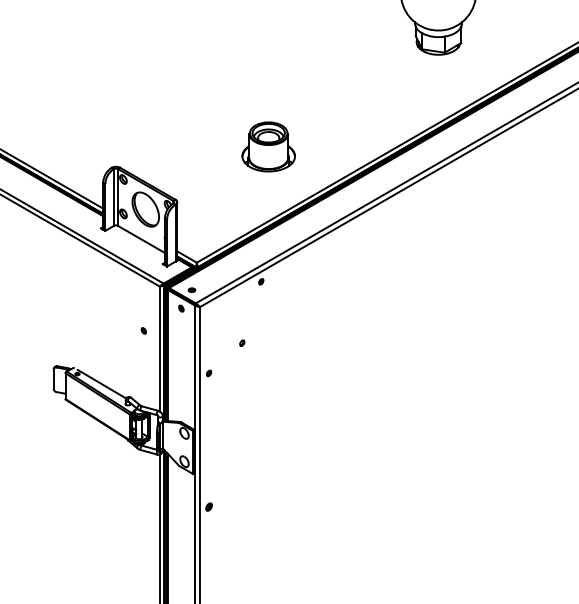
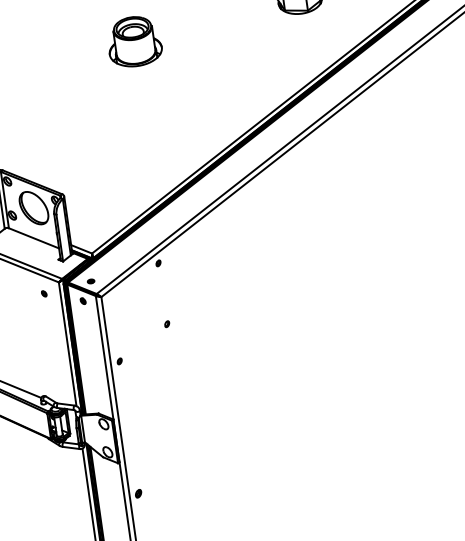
part: (268, 146) -> (134, 41), moved
part: (143, 330) -> (43, 293), moved
part: (242, 342) -> (167, 323), moved

